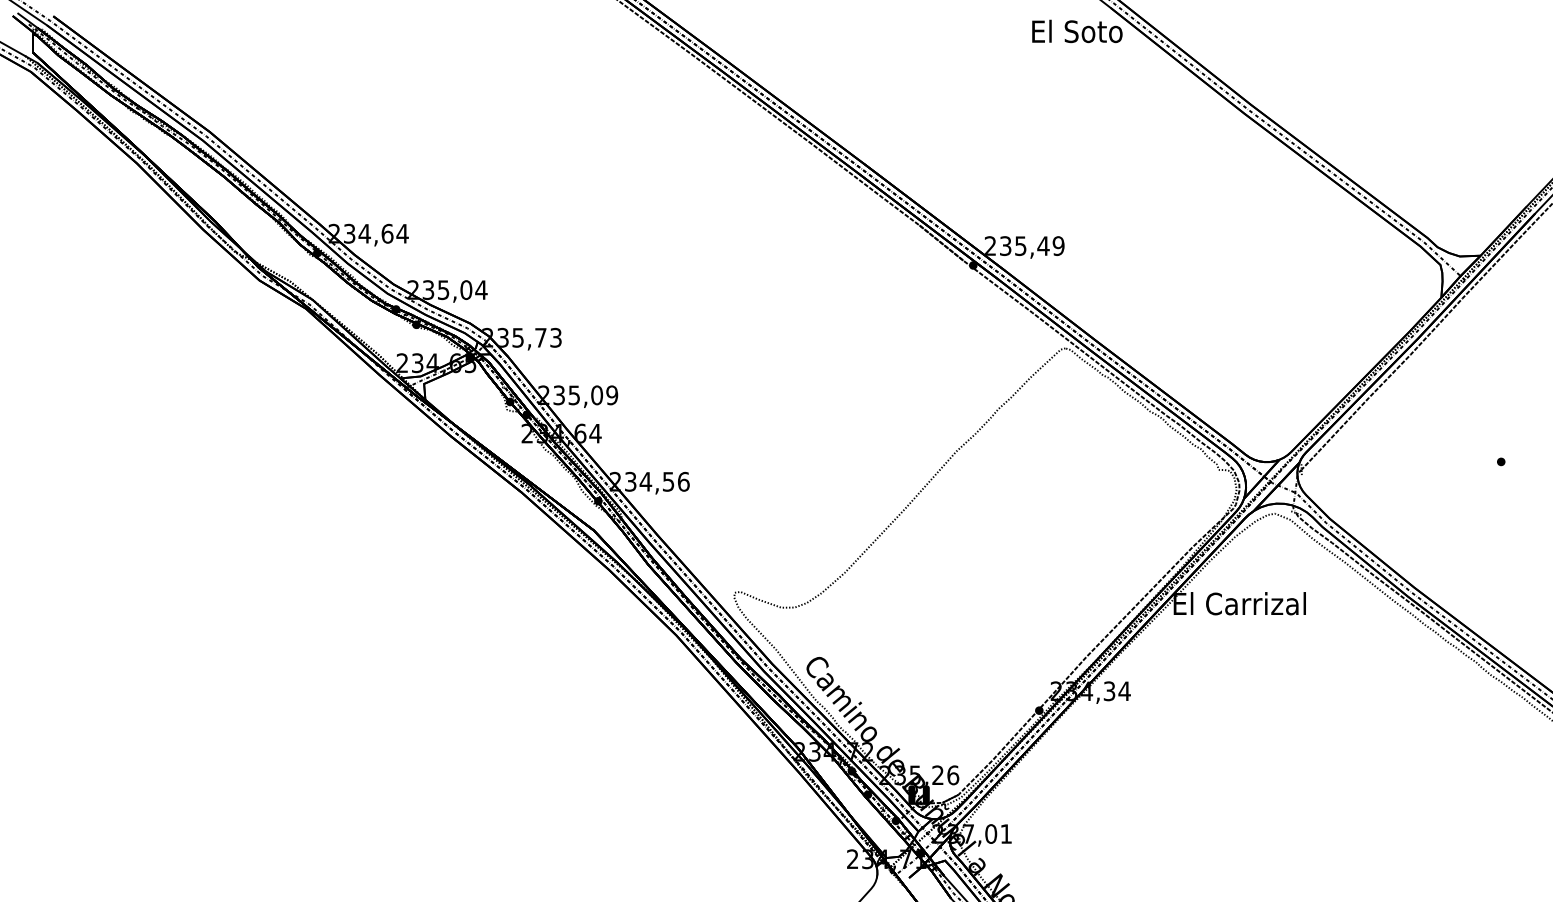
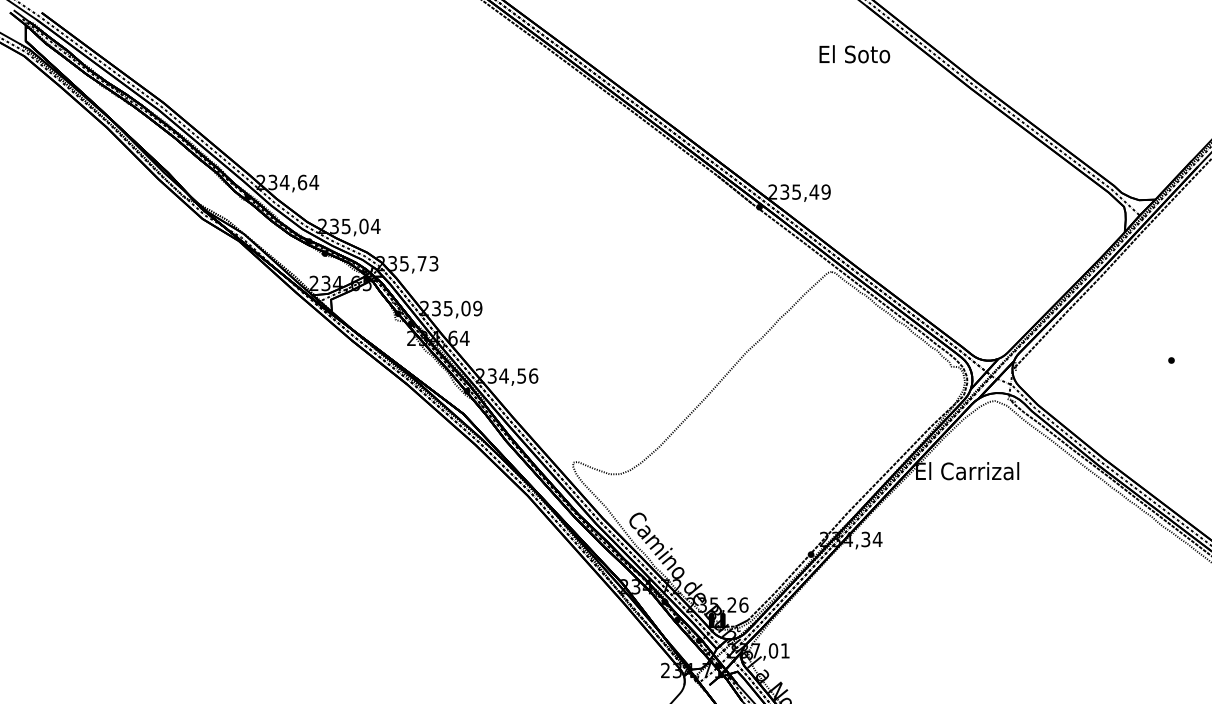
text: (1077, 31) -> (854, 54), moved

